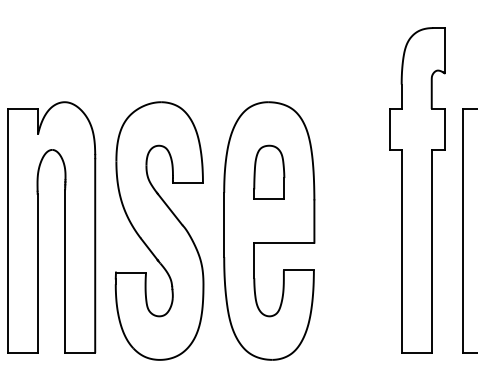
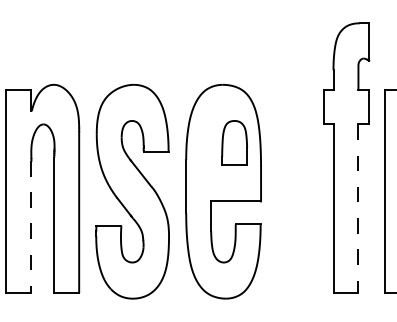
part: (269, 171) -> (234, 142), moved
line: (431, 252) -> (358, 209), solid -> dashed
line: (37, 274) -> (31, 227), solid -> dashed

